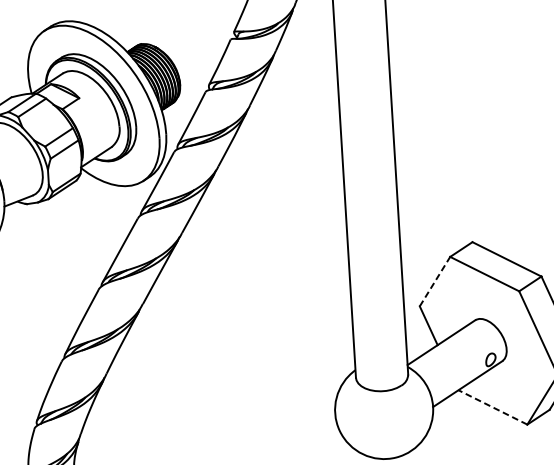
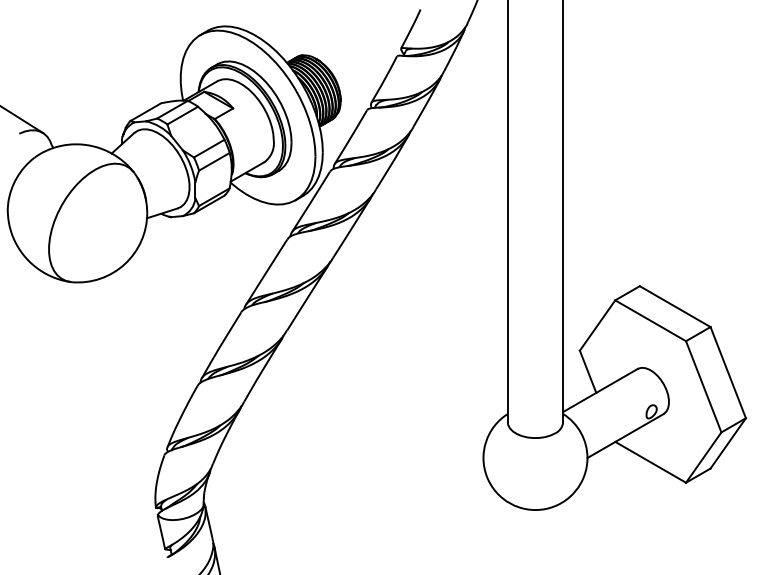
line: (434, 281) -> (597, 325), dashed -> solid
line: (492, 407) -> (650, 462), dashed -> solid

